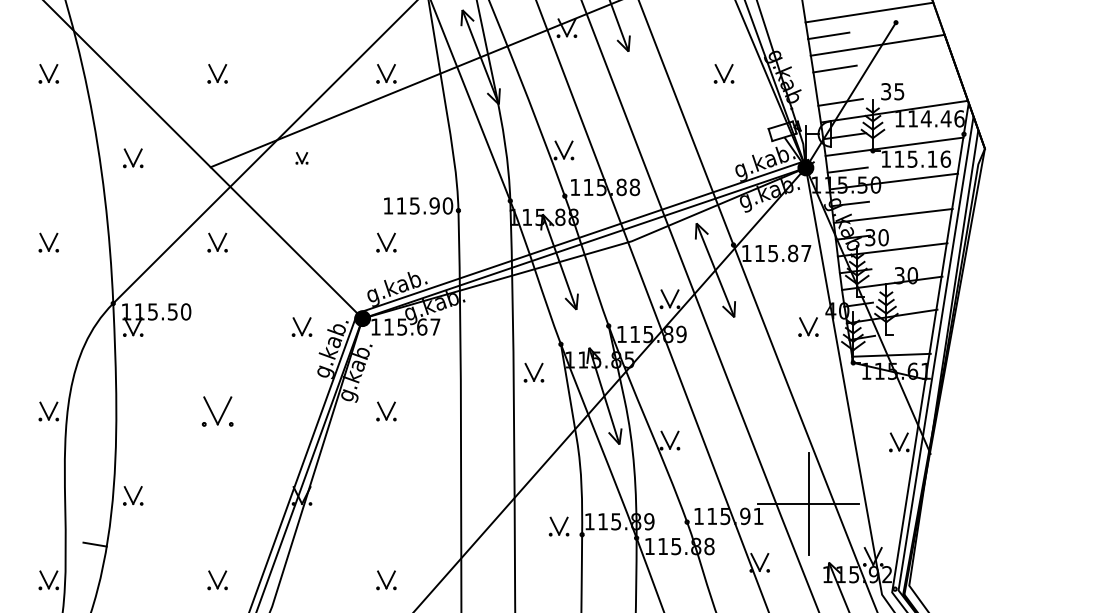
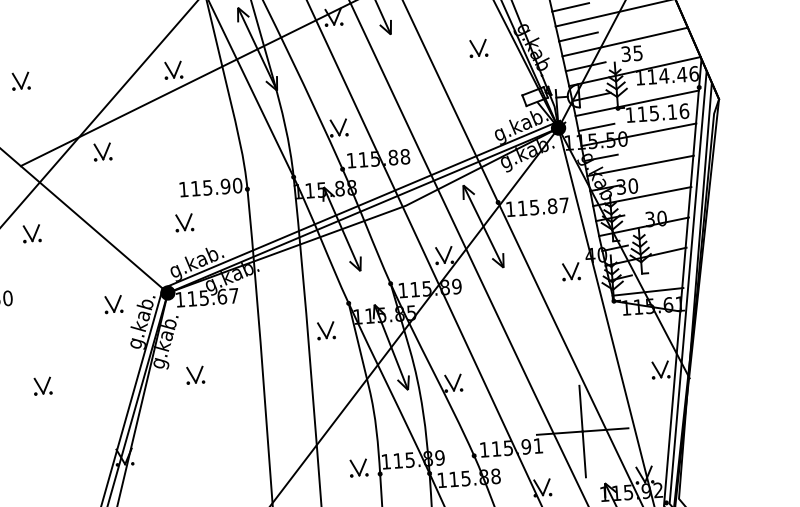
line: (885, 78) -> (624, 42), added
part: (301, 158) -> (102, 152), size x1.67
part: (217, 411) -> (42, 386), size x0.62

